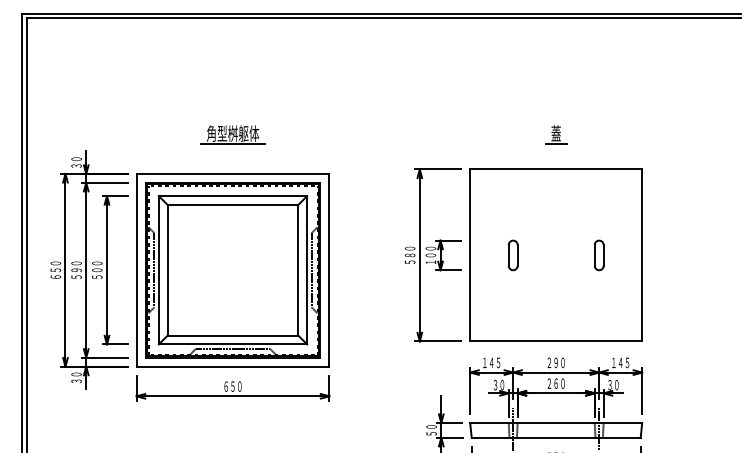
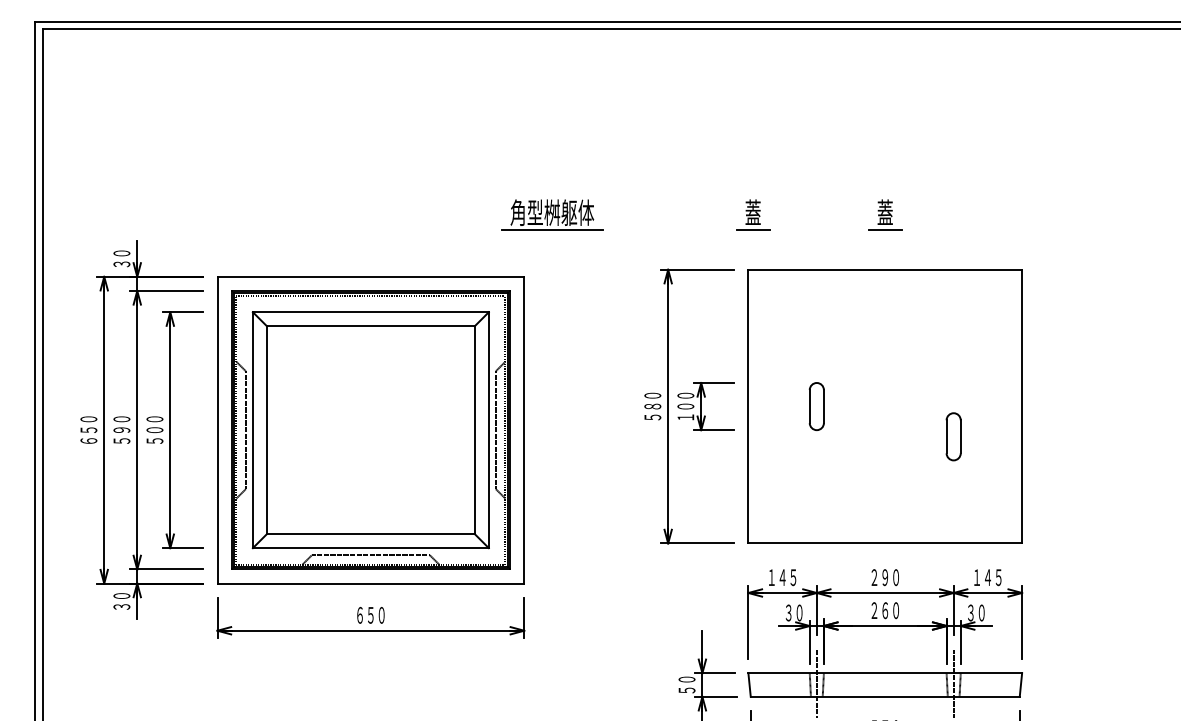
part: (232, 134) -> (551, 214), moved
part: (473, 134) -> (753, 214), added
part: (598, 255) -> (952, 436), moved

